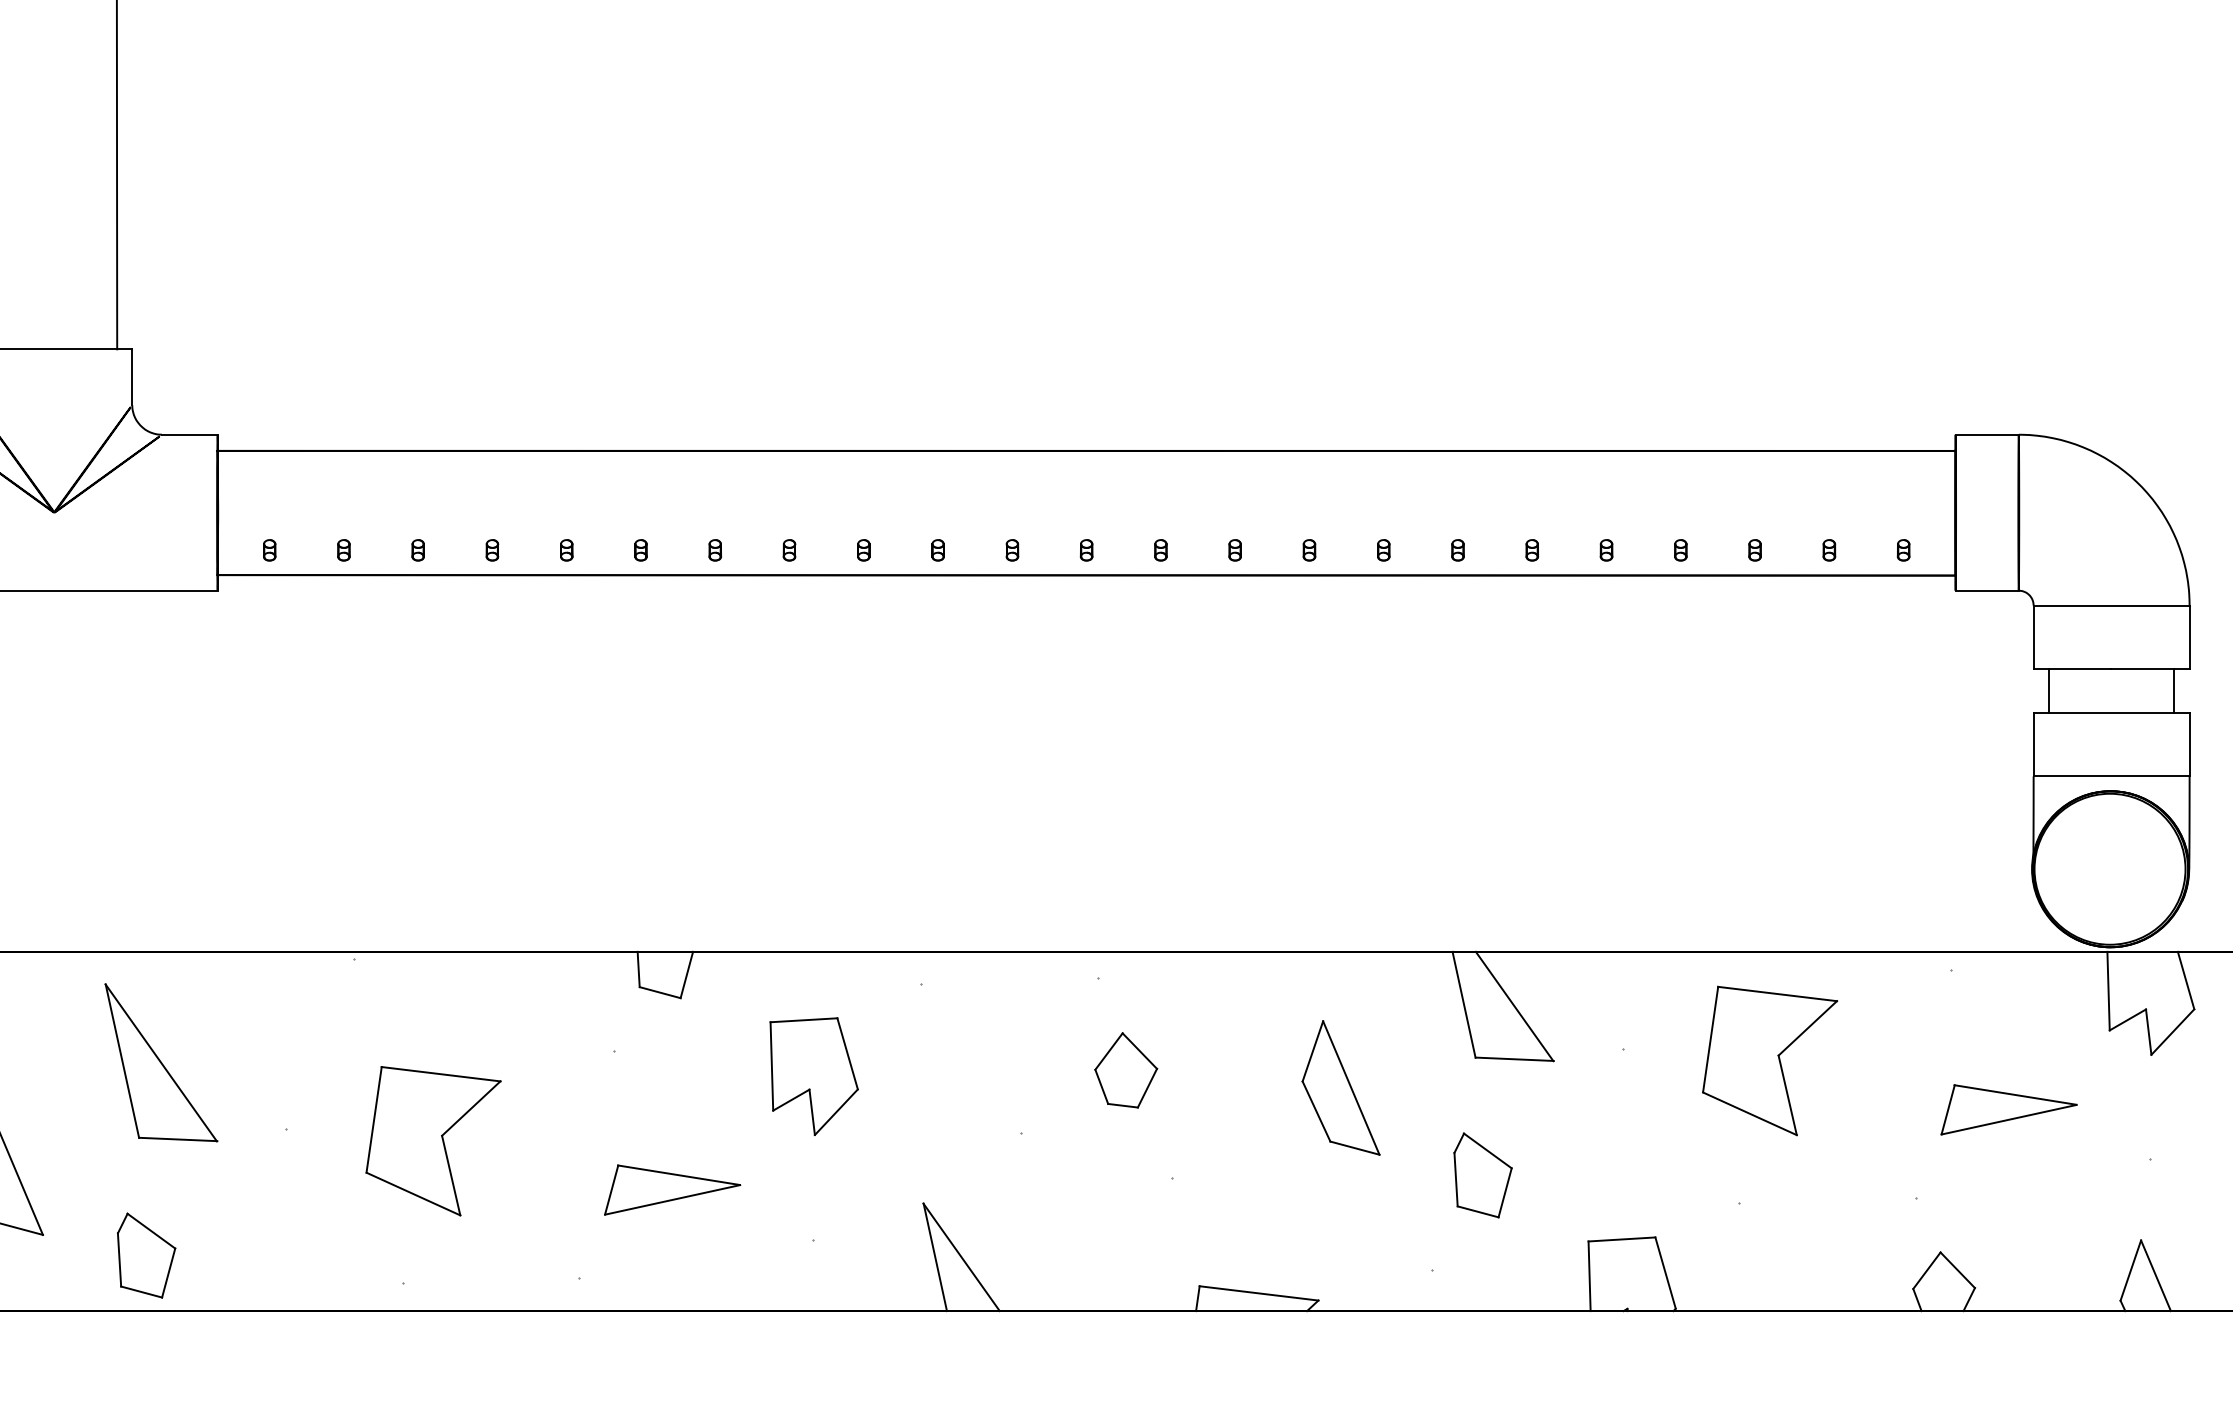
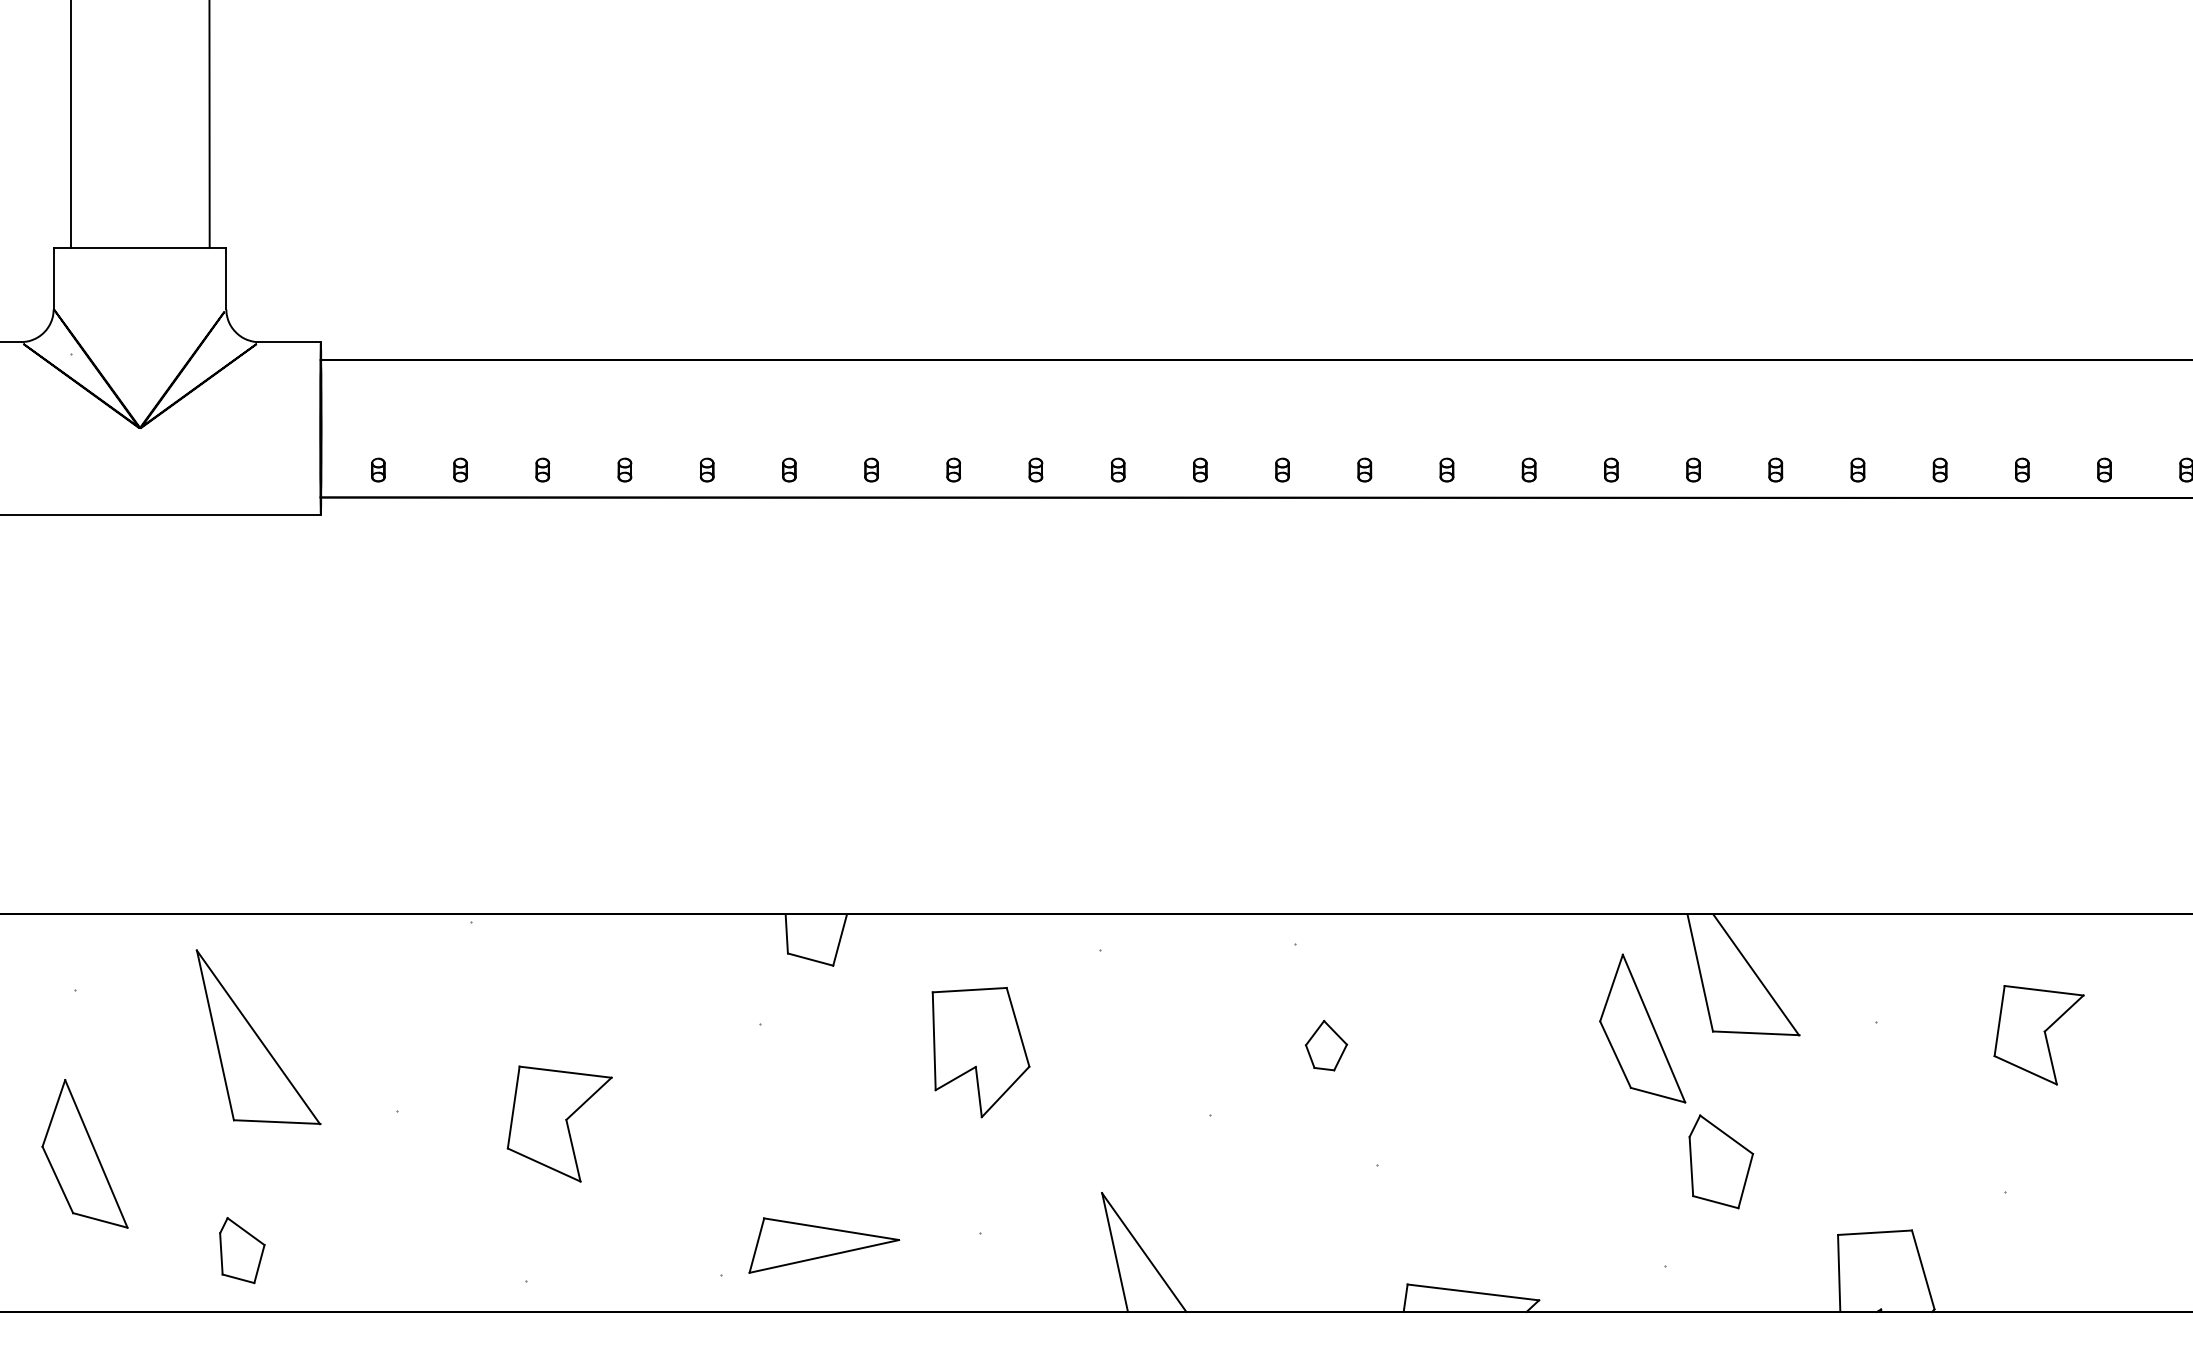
part: (1770, 1060) -> (2039, 1034), size x0.6
part: (1126, 1070) -> (1326, 1045), size x0.6
part: (1340, 1087) -> (1642, 1028), moved
part: (433, 1141) -> (559, 1124), size x0.7
part: (672, 1189) -> (824, 1244), moved
part: (146, 1255) -> (242, 1250), size x0.7

